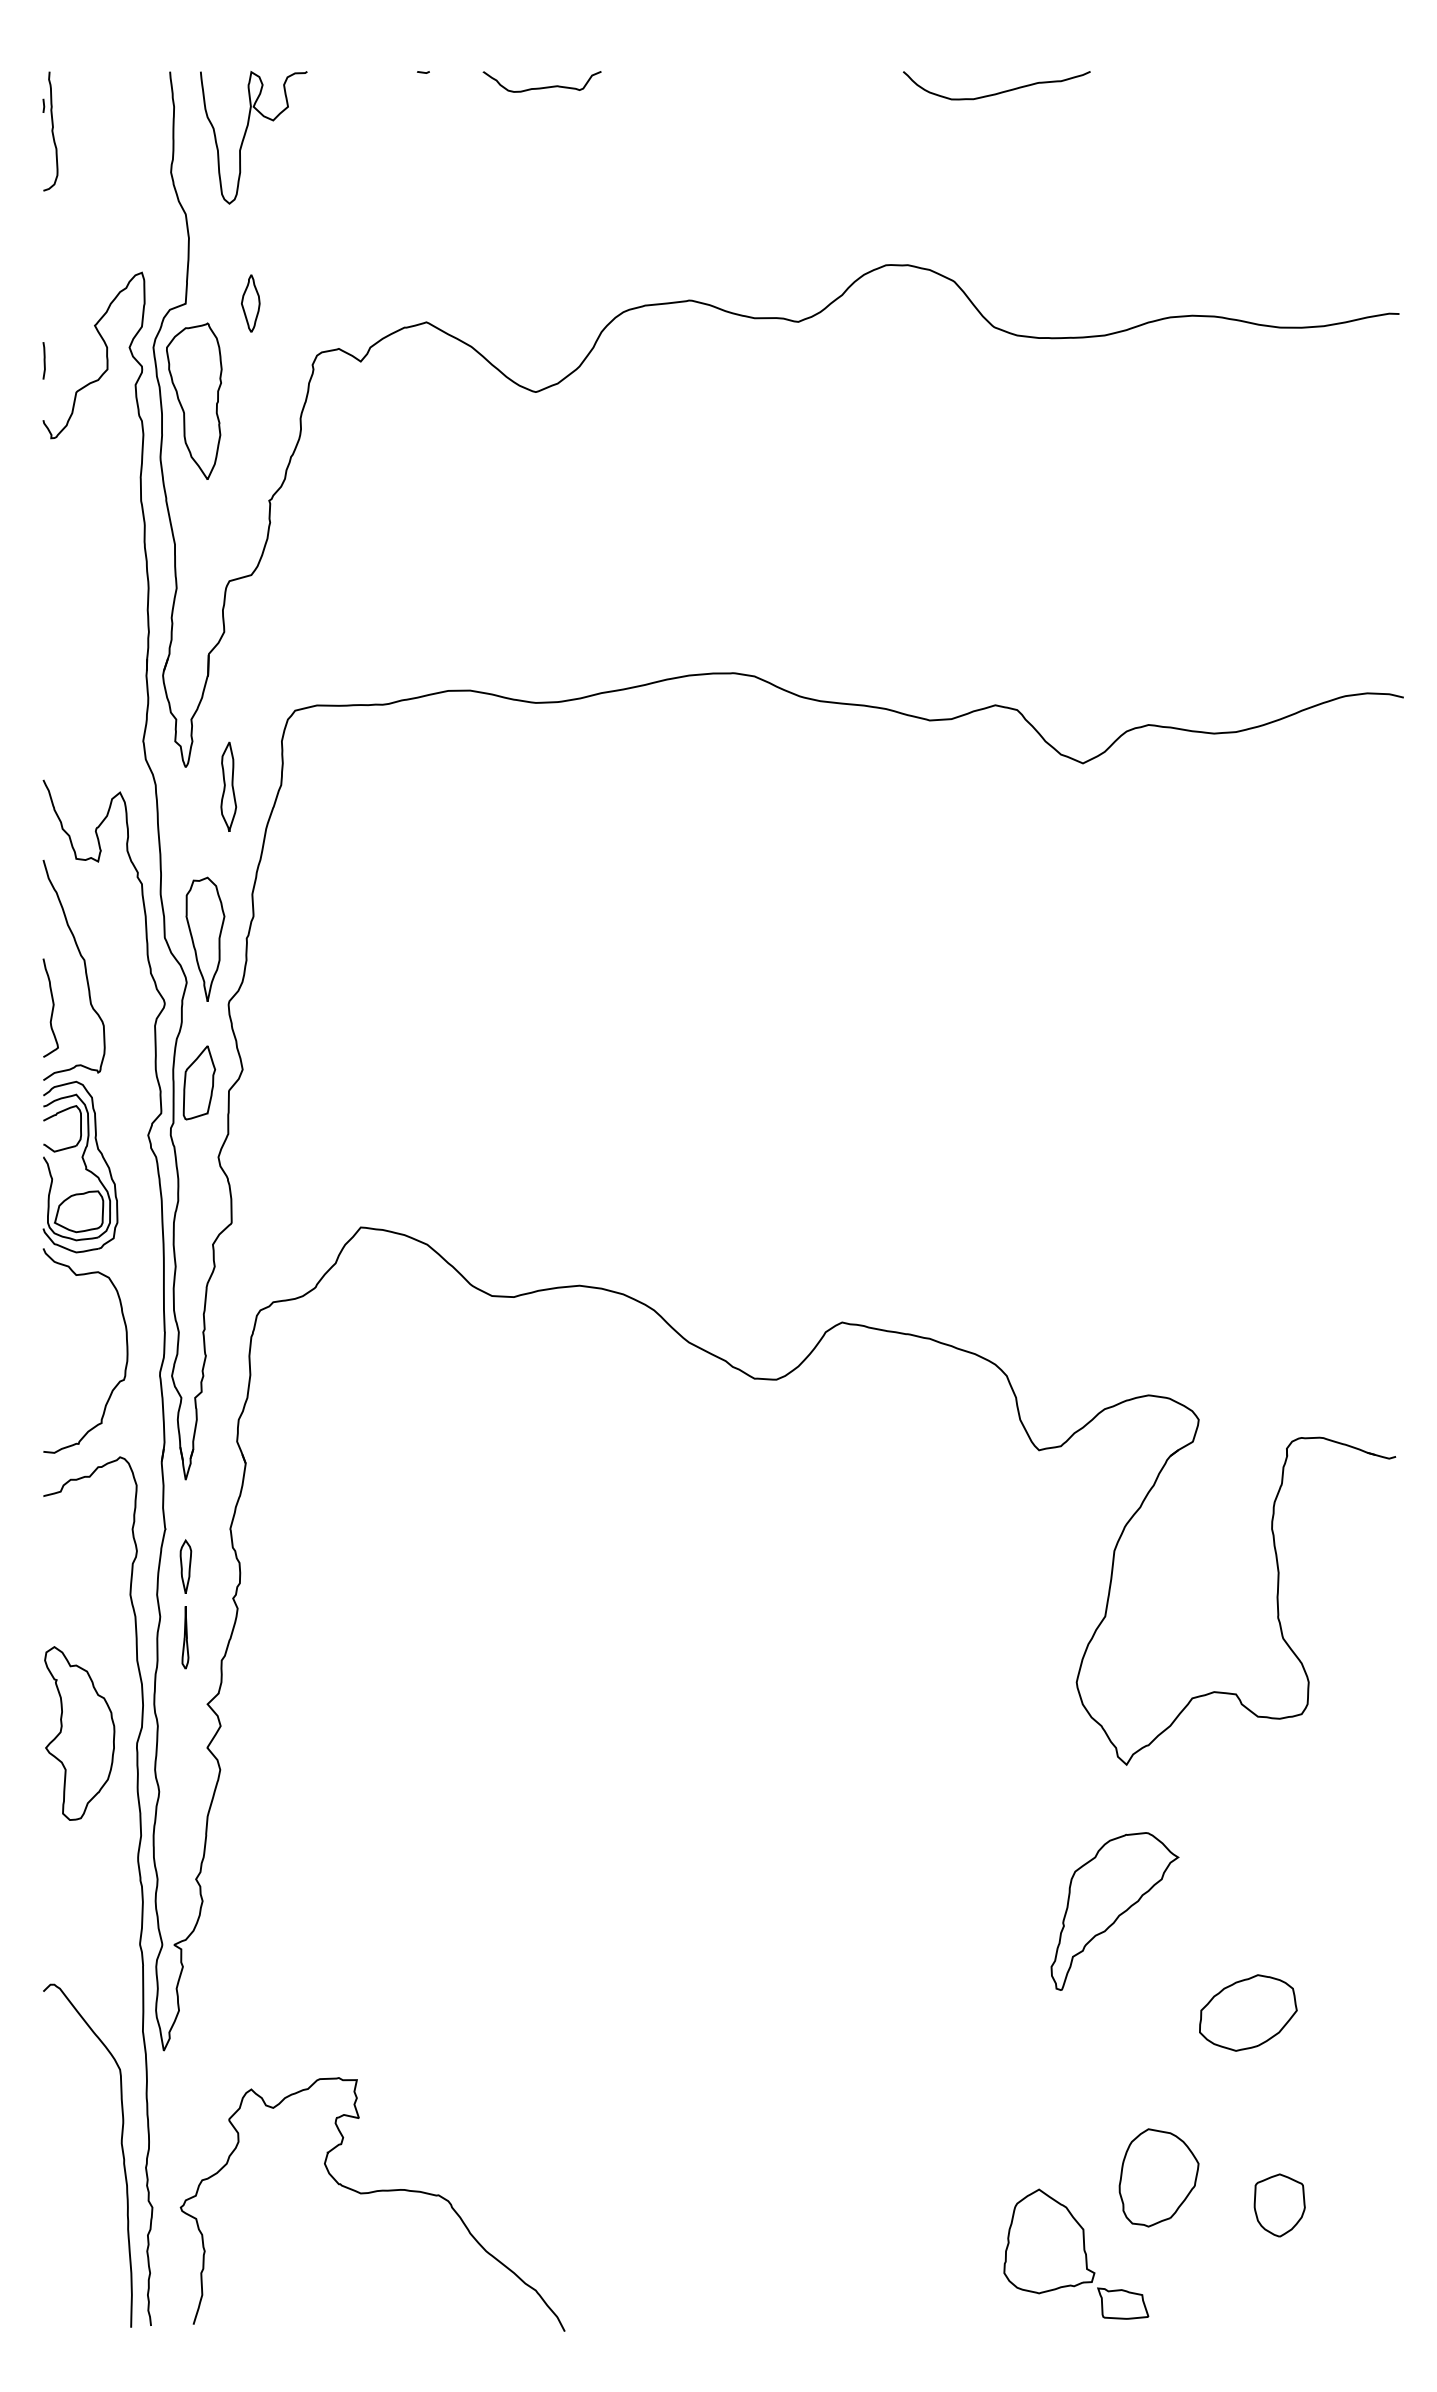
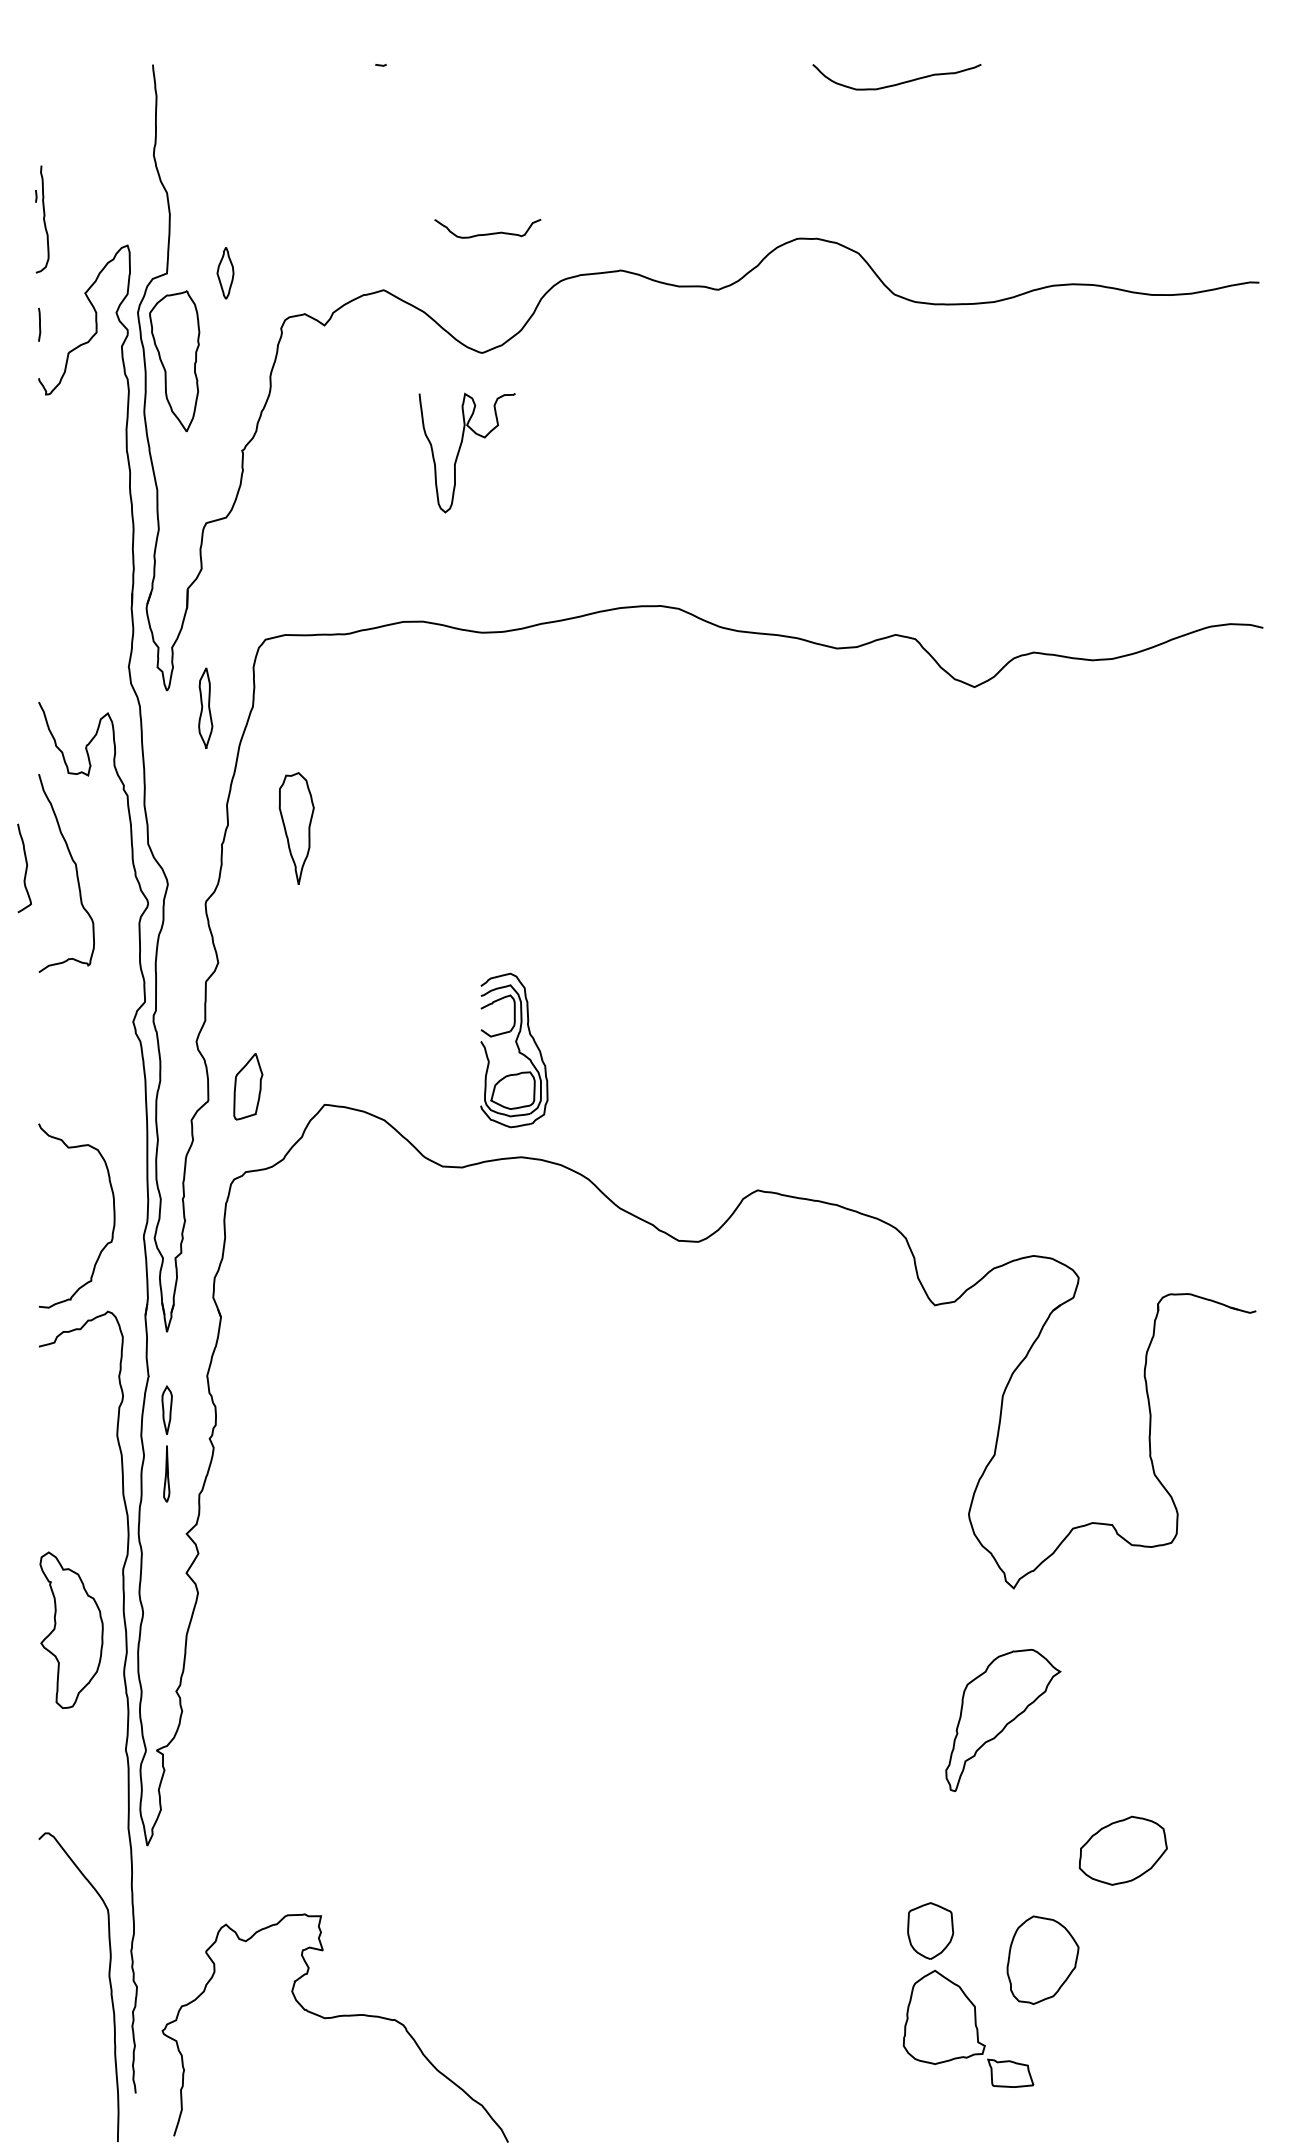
curve: (541, 87) -> (487, 233), moved
part: (50, 131) -> (42, 219), moved
curve: (246, 134) -> (460, 450), moved
part: (205, 939) -> (296, 828), moved
curve: (51, 1008) -> (25, 868), moved
part: (199, 1082) -> (248, 1086), moved
part: (80, 1167) -> (514, 1050), moved
part: (79, 1732) -> (71, 1629), moved
part: (1247, 2012) -> (1122, 1850), moved
curve: (121, 2153) -> (109, 1985), moved
curve: (370, 2193) -> (333, 2018), moved
part: (1279, 2204) -> (930, 1930), moved

